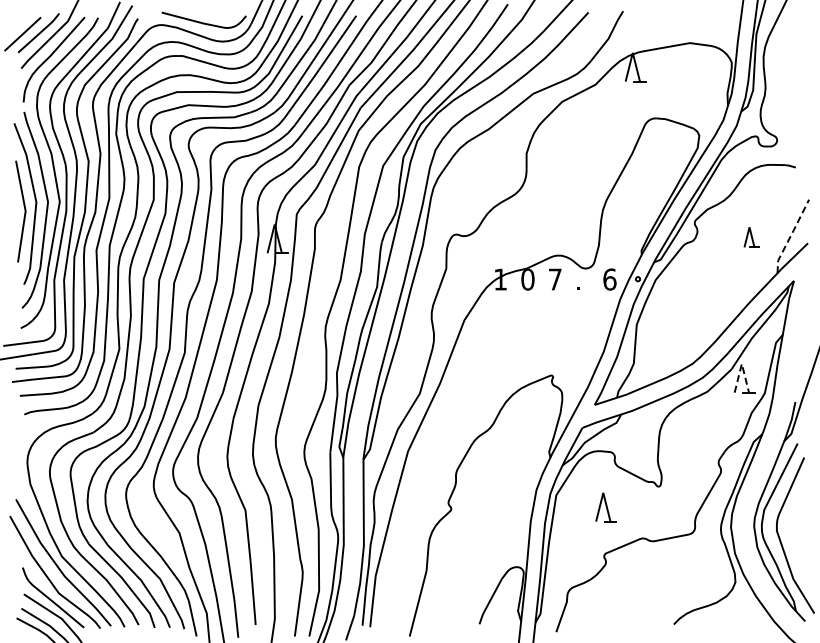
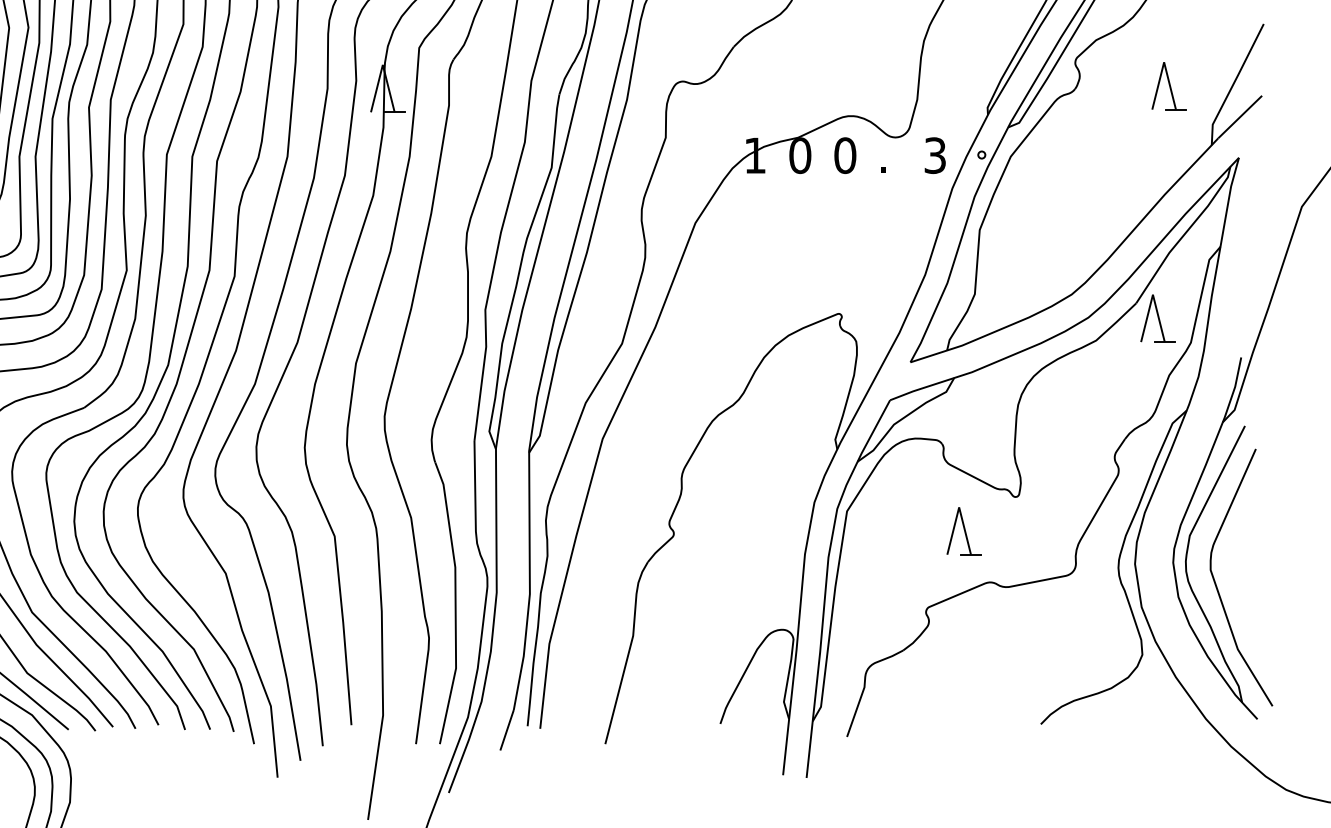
line: (790, 235) -> (1233, 82), dashed -> solid
part: (751, 237) -> (1168, 86), size x1.43
text: (554, 279) -> (844, 155), 7 -> 0
text: (609, 279) -> (934, 155), 6 -> 3
line: (741, 363) -> (1152, 294), dashed -> solid
part: (605, 507) -> (962, 531), moved

